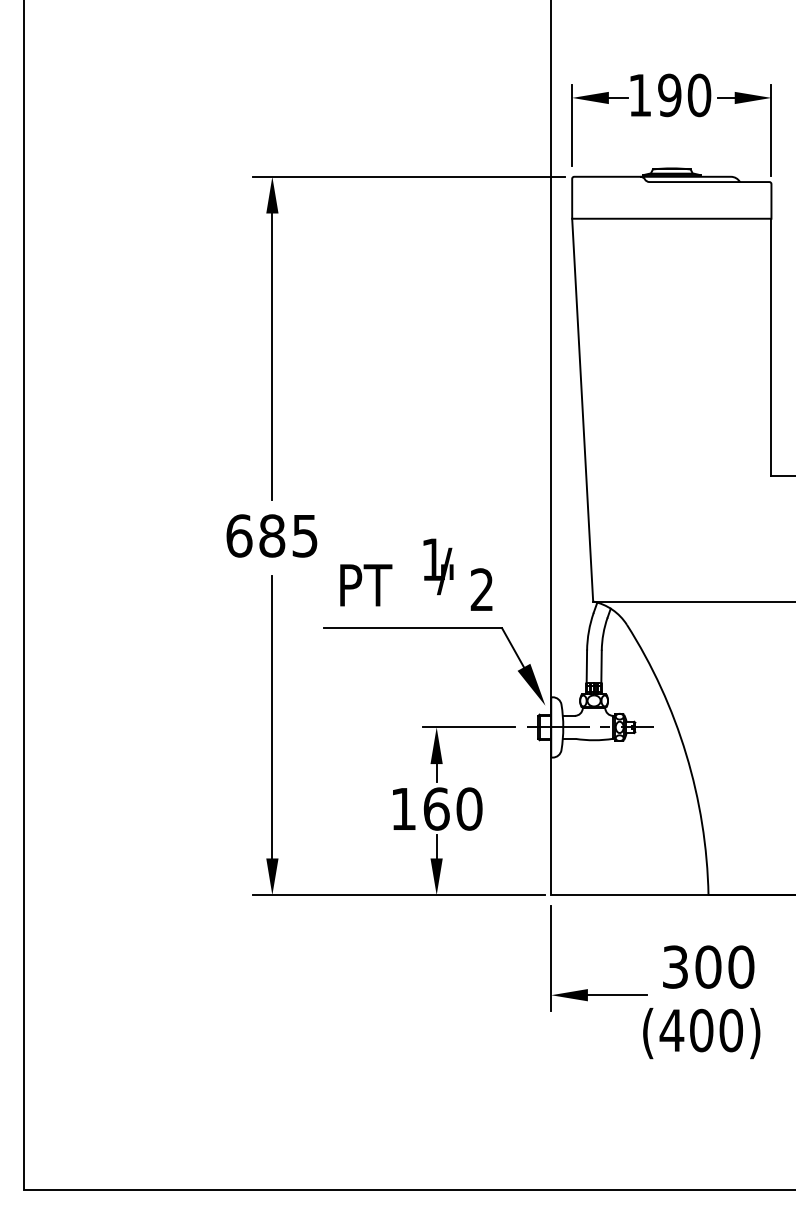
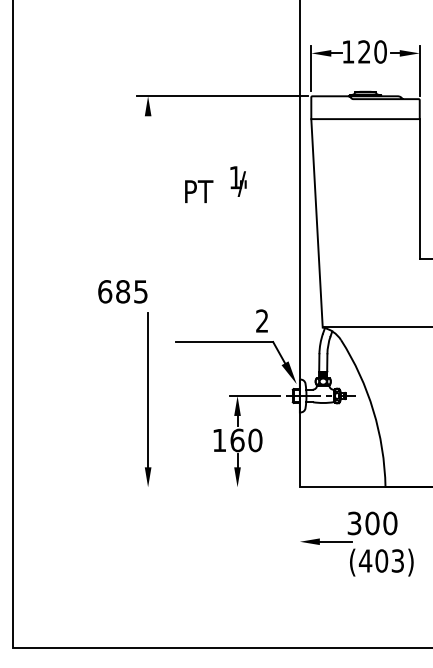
text: (669, 94) -> (364, 51), 190 -> 120
line: (273, 348) -> (148, 189), removed
text: (271, 535) -> (122, 291), moved
text: (396, 572) -> (215, 184), moved
line: (398, 895) -> (216, 487), removed
line: (550, 957) -> (299, 521), removed
text: (708, 967) -> (372, 523), moved
text: (730, 1029) -> (397, 560), (400) -> (403)

